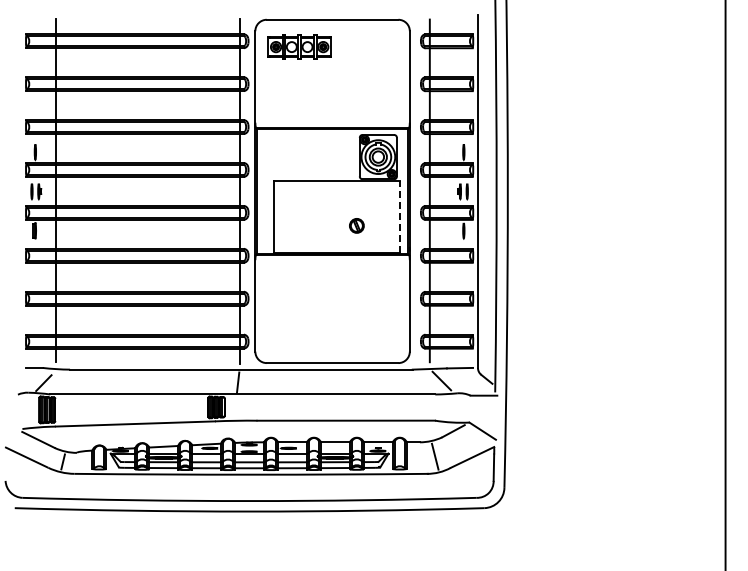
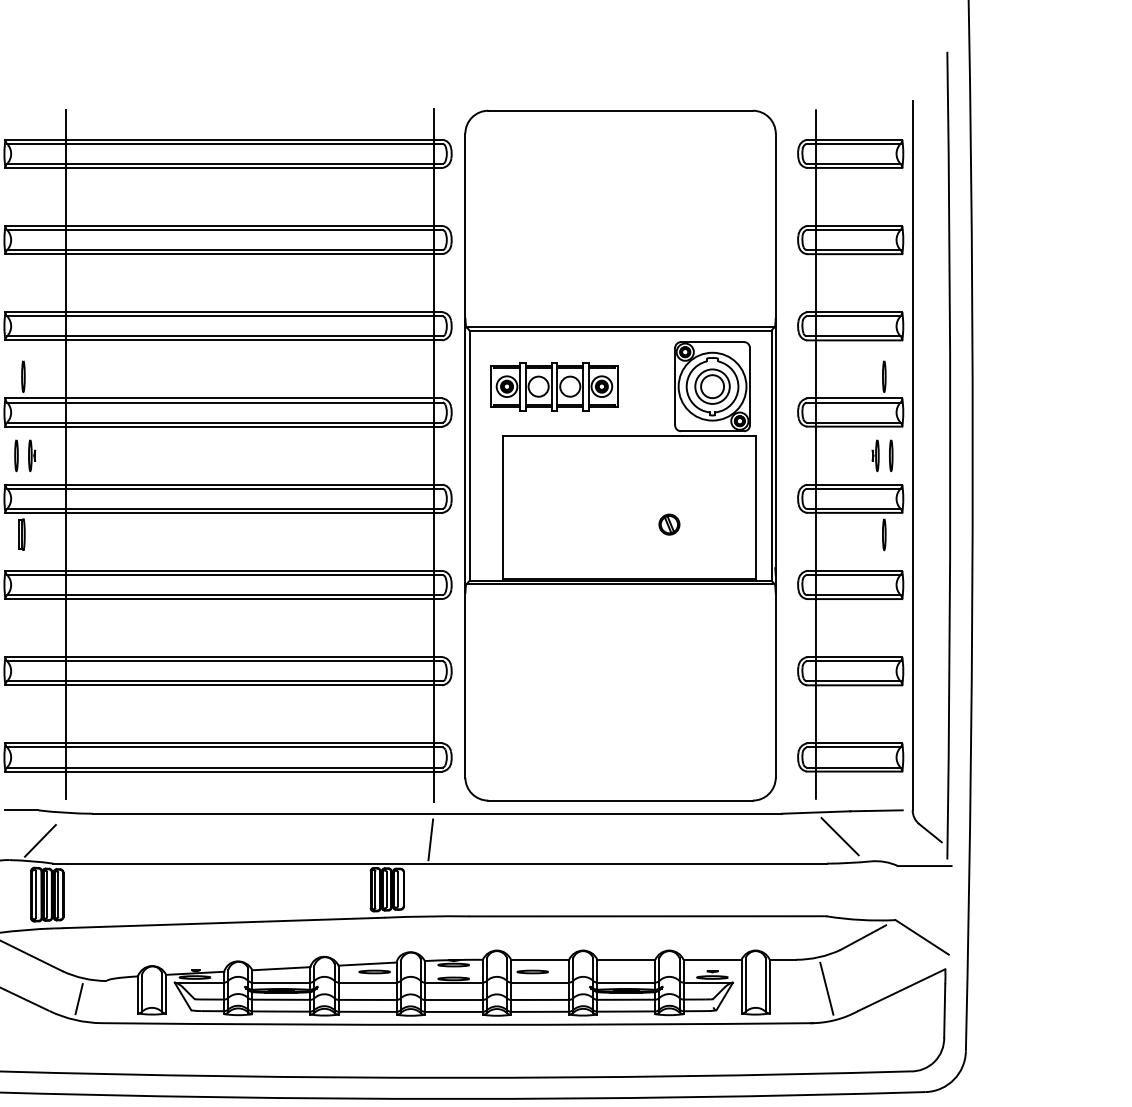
part: (299, 46) -> (554, 385), moved
line: (399, 217) -> (755, 508), dashed -> solid
part: (356, 225) -> (668, 524), size x0.71

